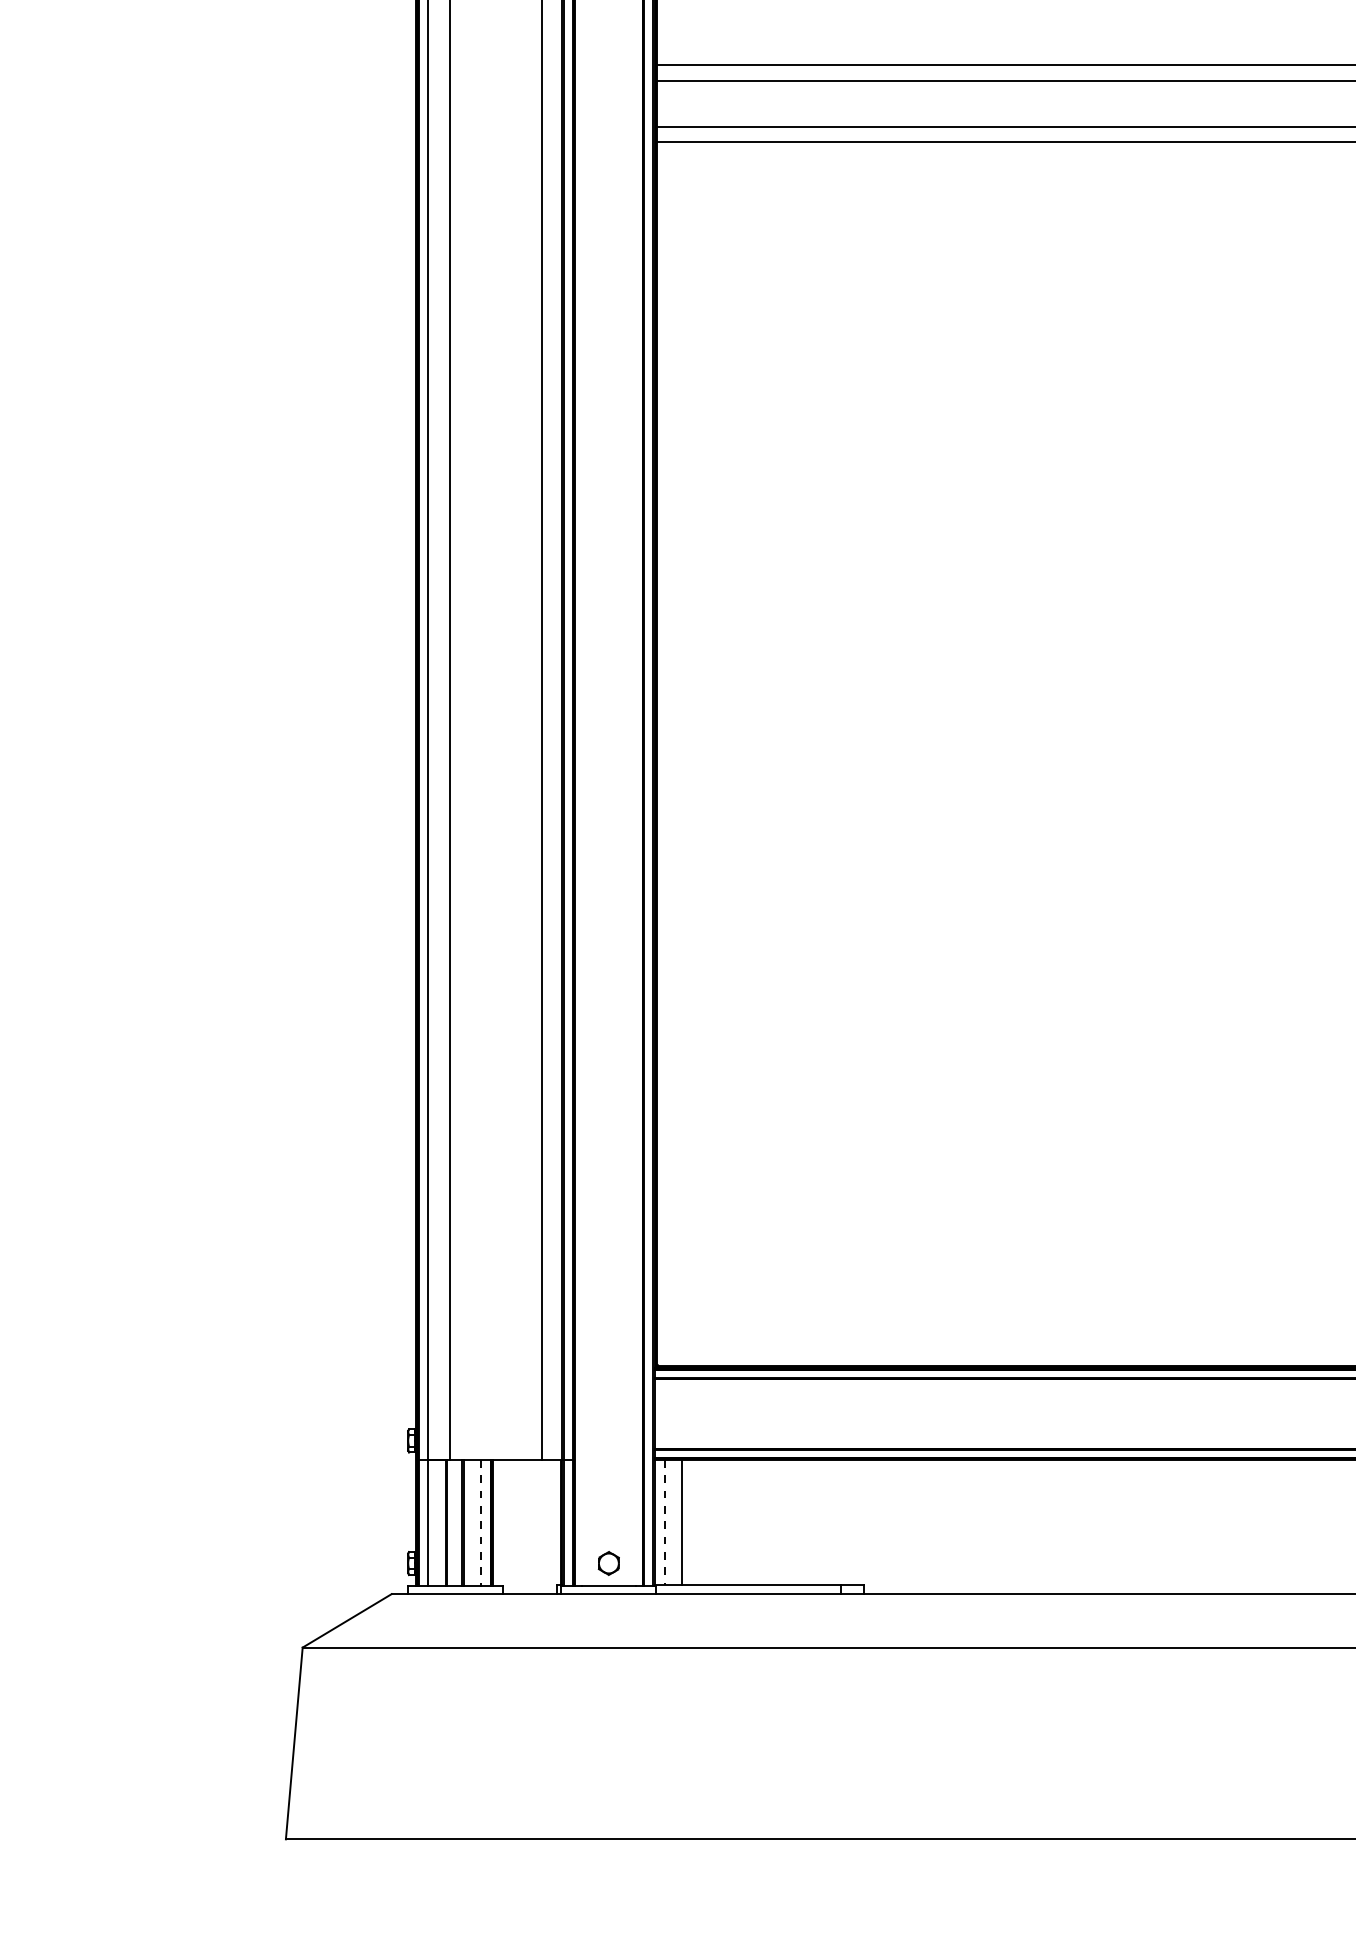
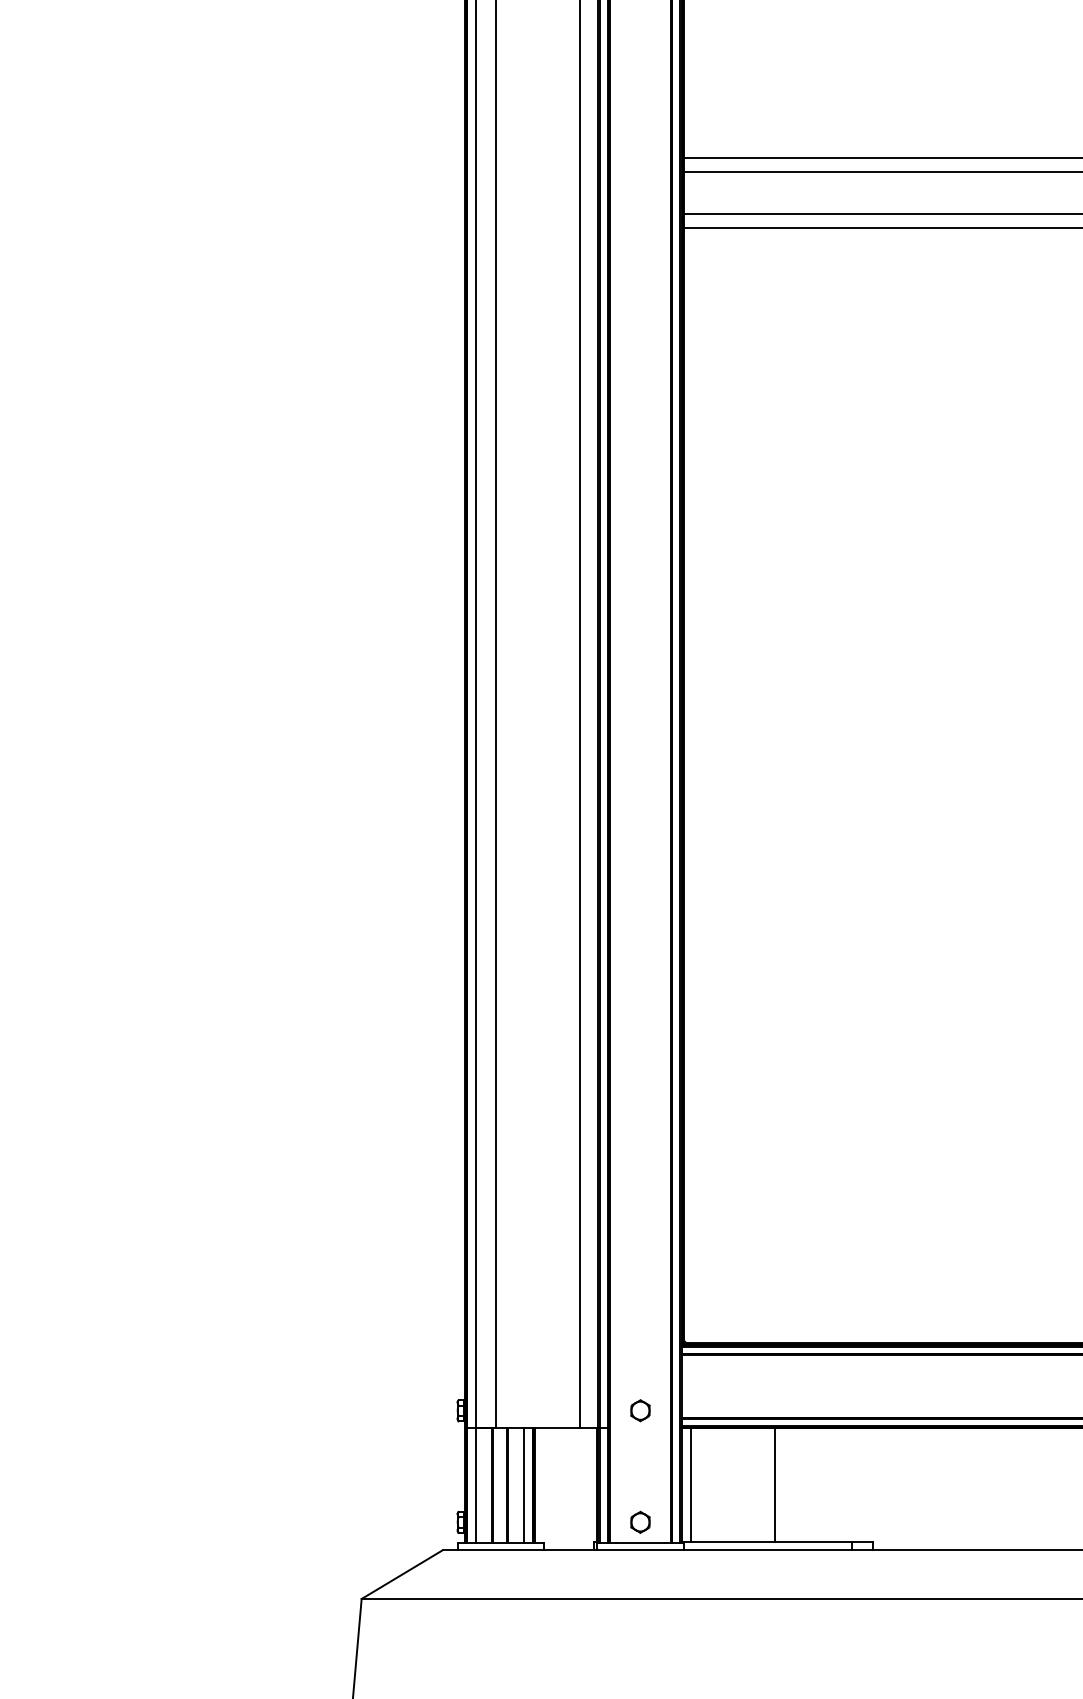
part: (608, 1440) -> (640, 1410), added
line: (664, 1522) -> (691, 1485), dashed -> solid
line: (681, 1522) -> (774, 1485), moved
line: (481, 1523) -> (524, 1485), dashed -> solid

